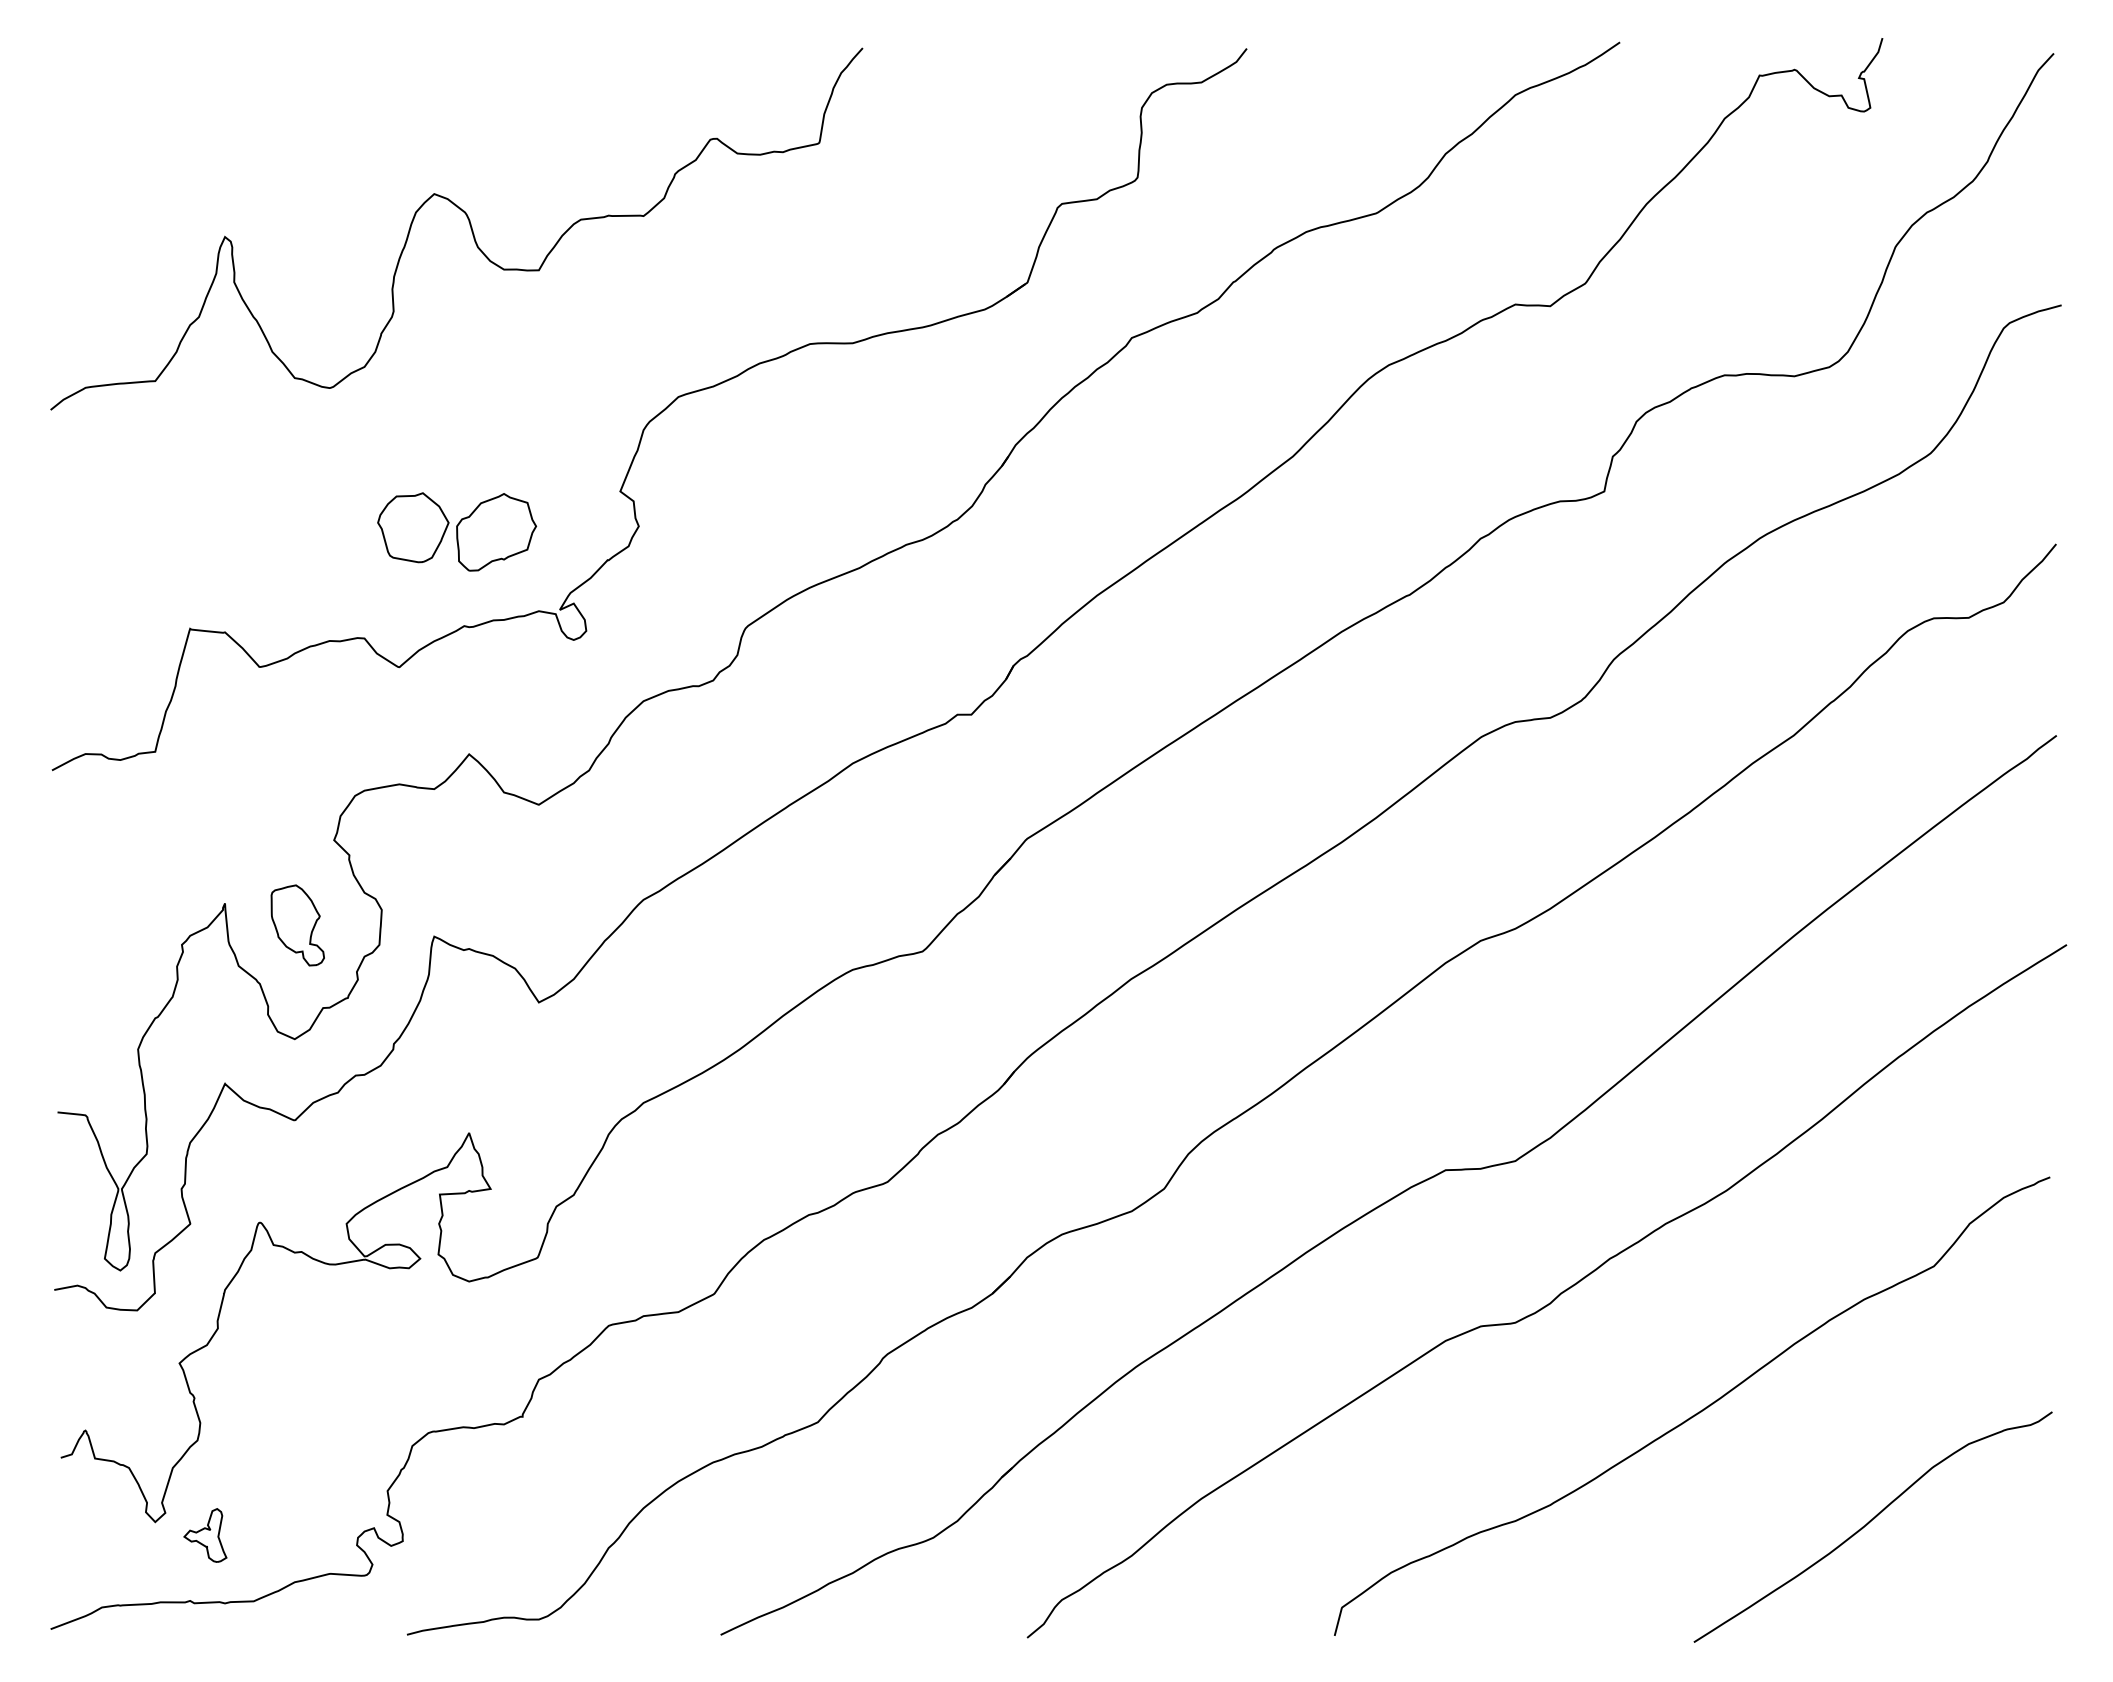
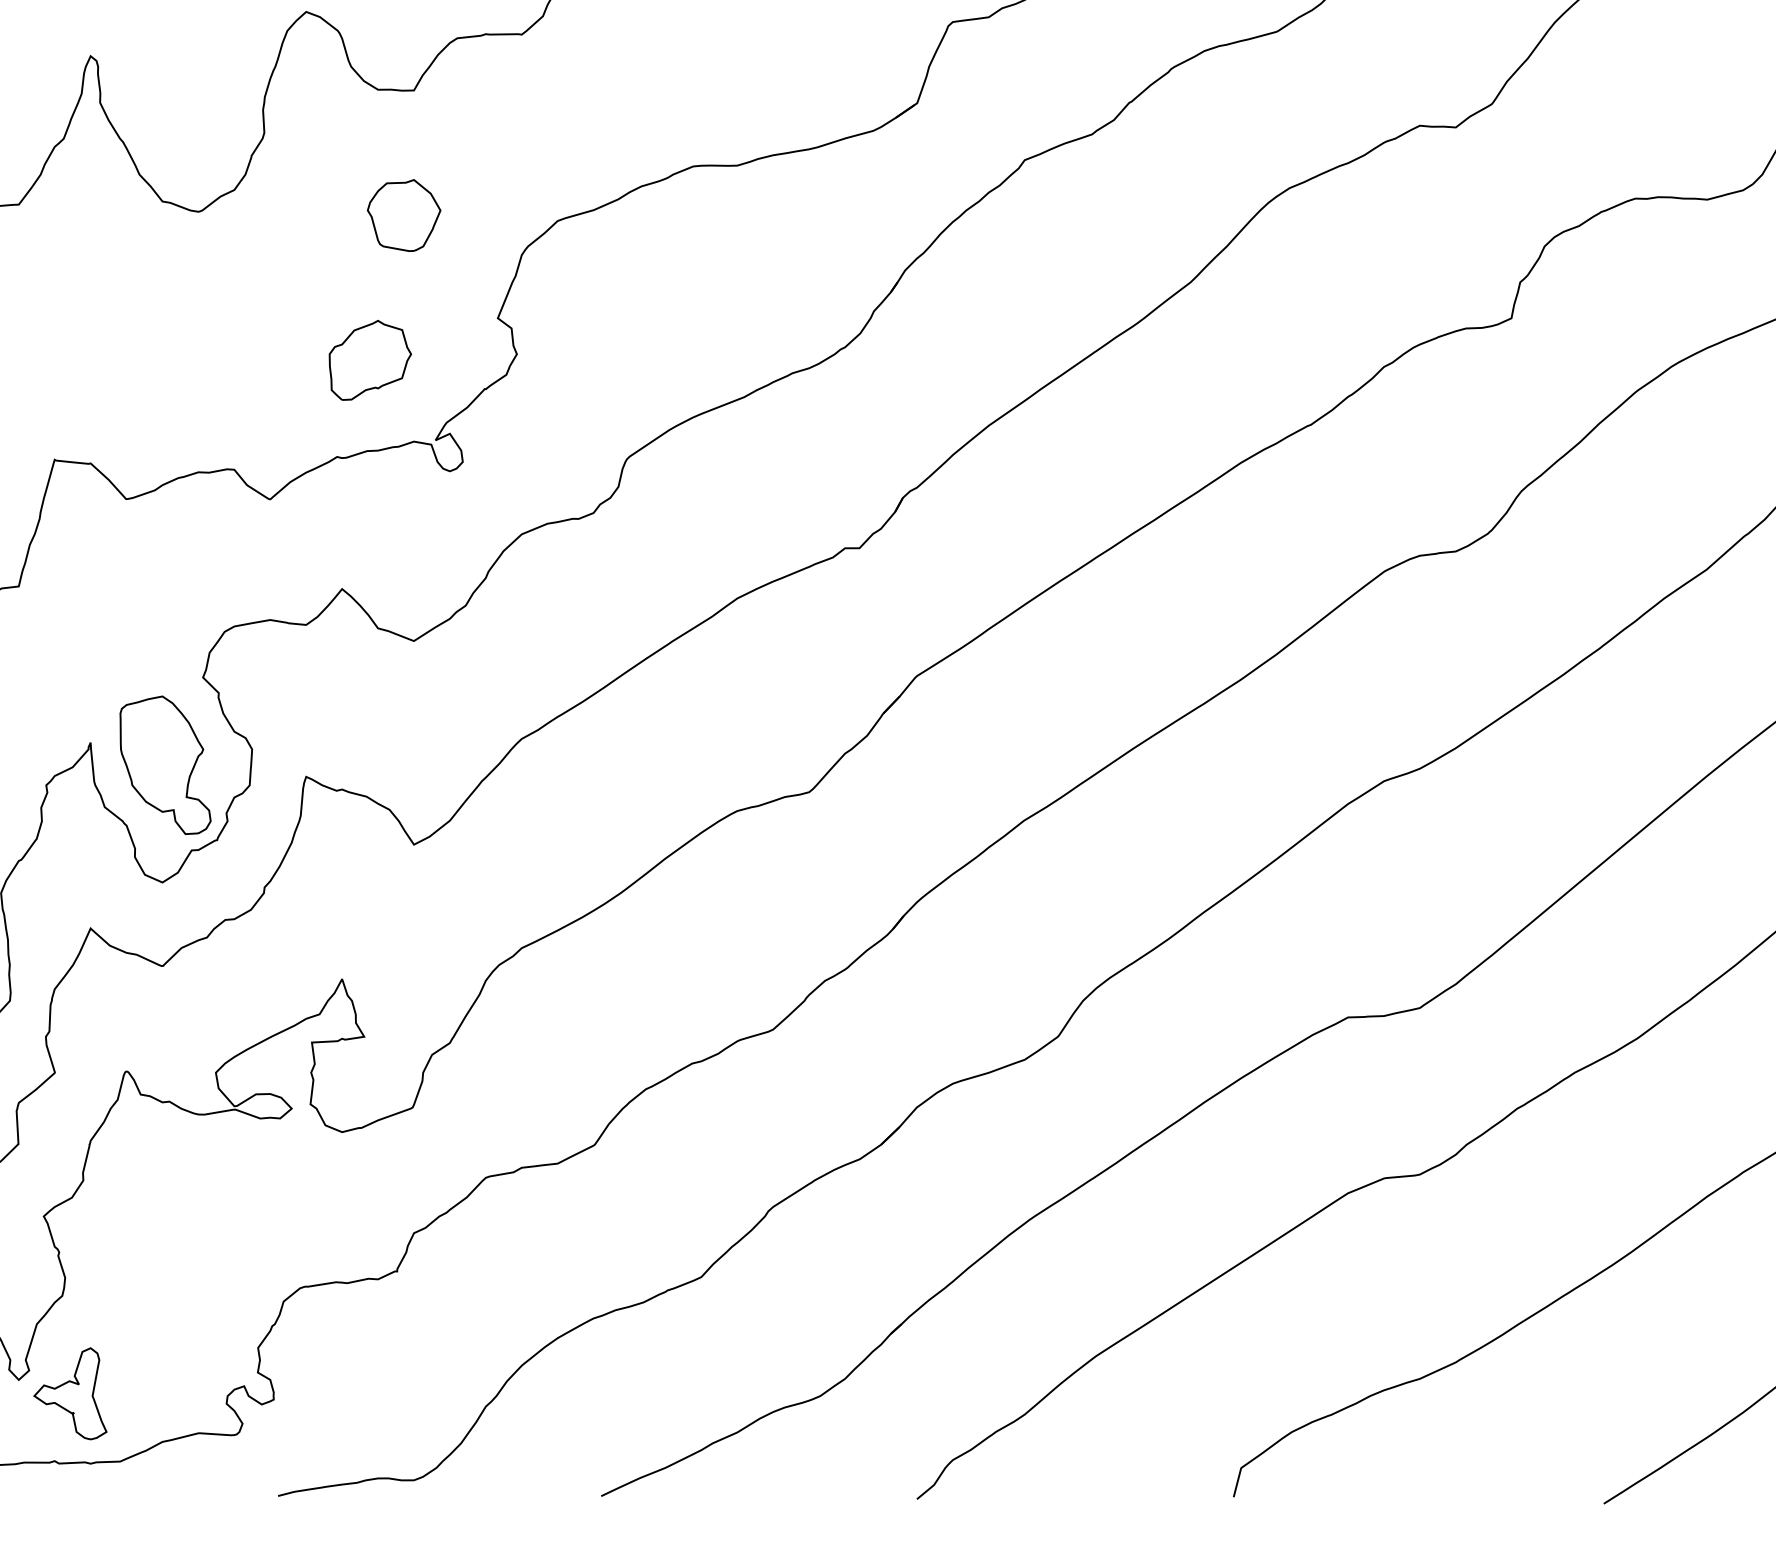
part: (413, 527) -> (404, 215), moved
part: (297, 925) -> (165, 765), size x1.67
part: (205, 1535) -> (70, 1393), size x1.67

